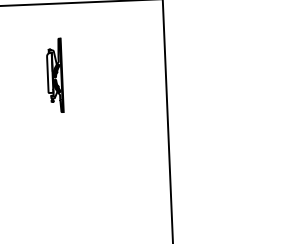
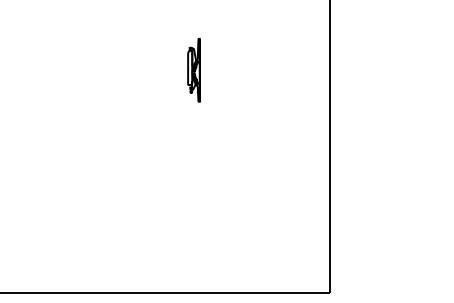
part: (54, 75) -> (193, 70), size x0.7

